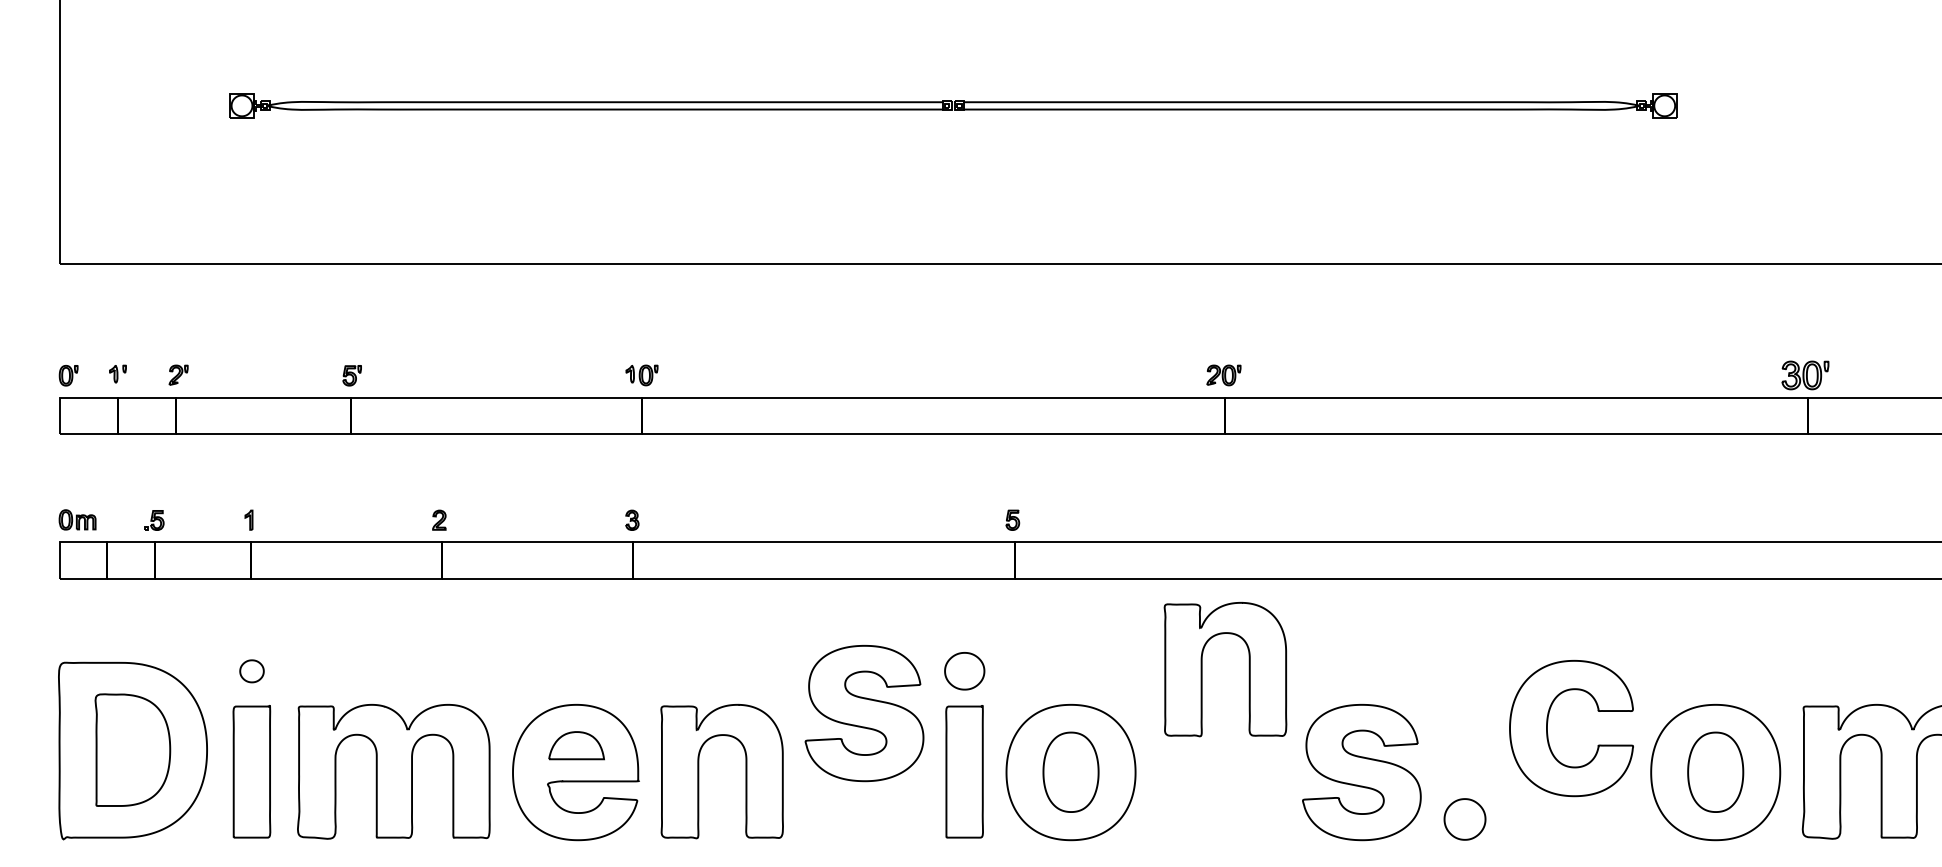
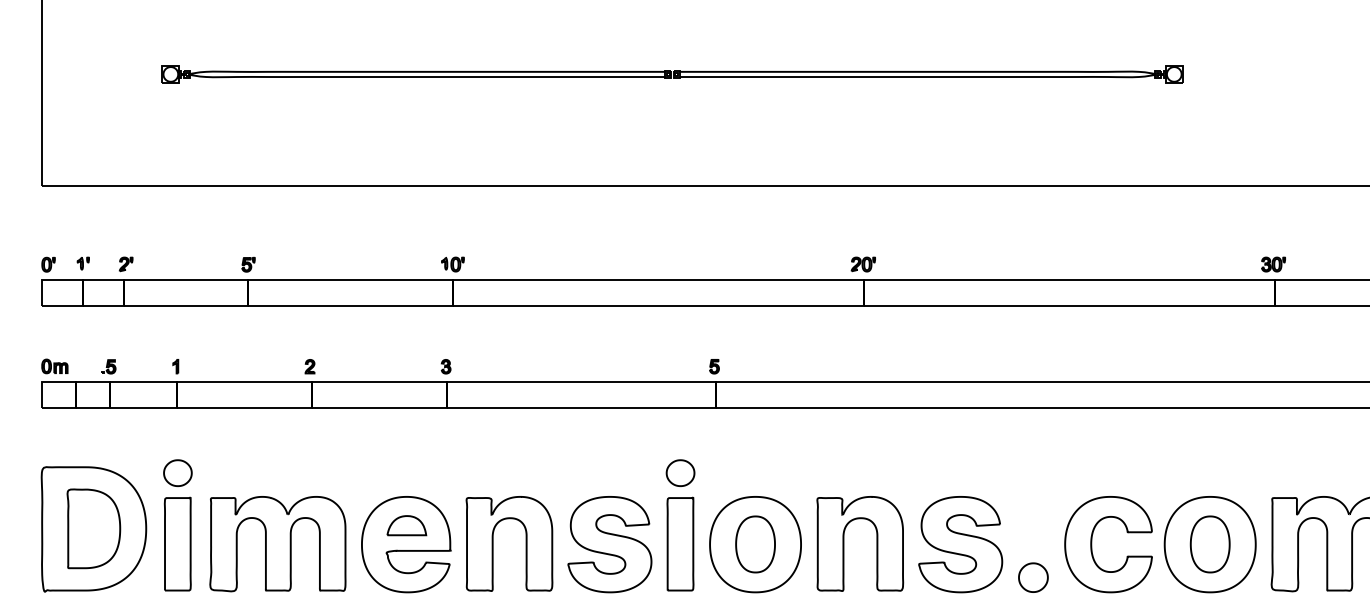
part: (1805, 375) -> (1273, 264), size x0.71
part: (1202, 669) -> (844, 543), moved
part: (251, 671) -> (177, 473), size x1.67
part: (864, 713) -> (609, 544), moved
part: (1548, 722) -> (1092, 540), moved

